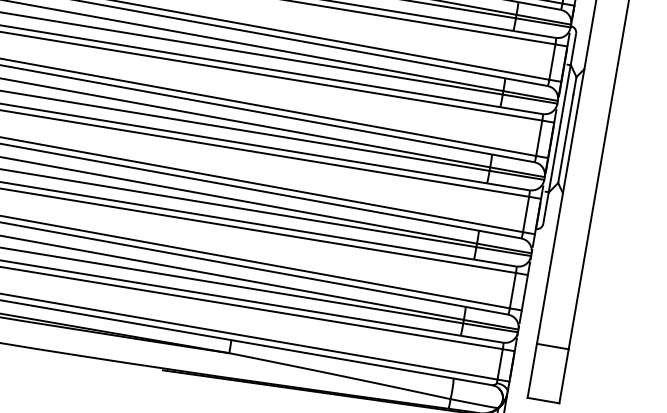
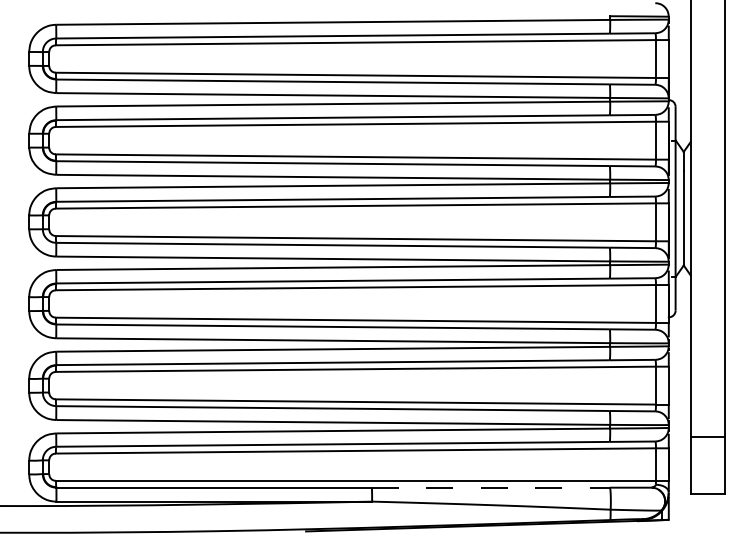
line: (342, 359) -> (491, 487), solid -> dashed

